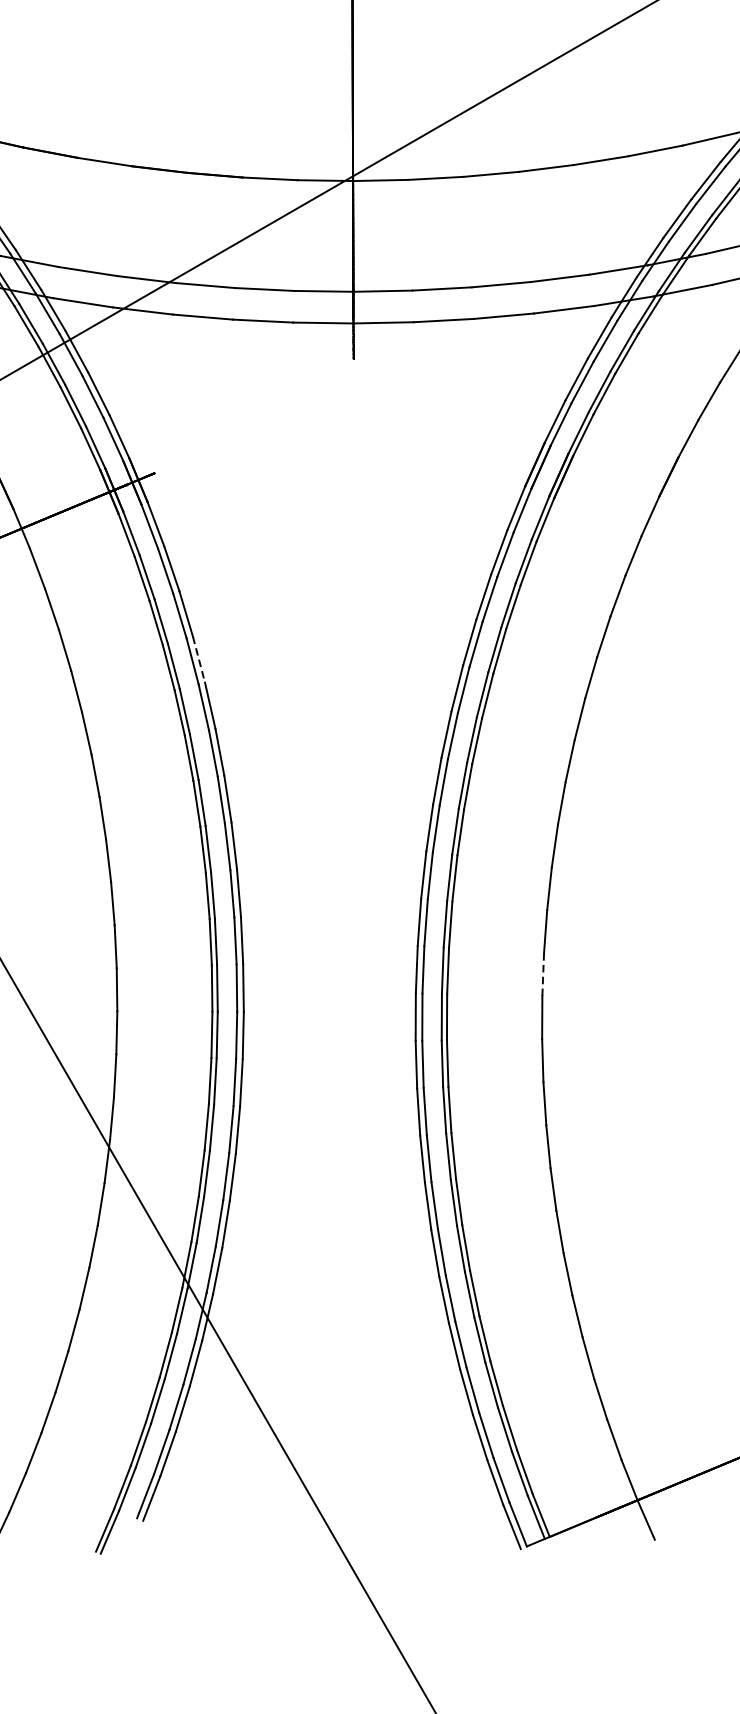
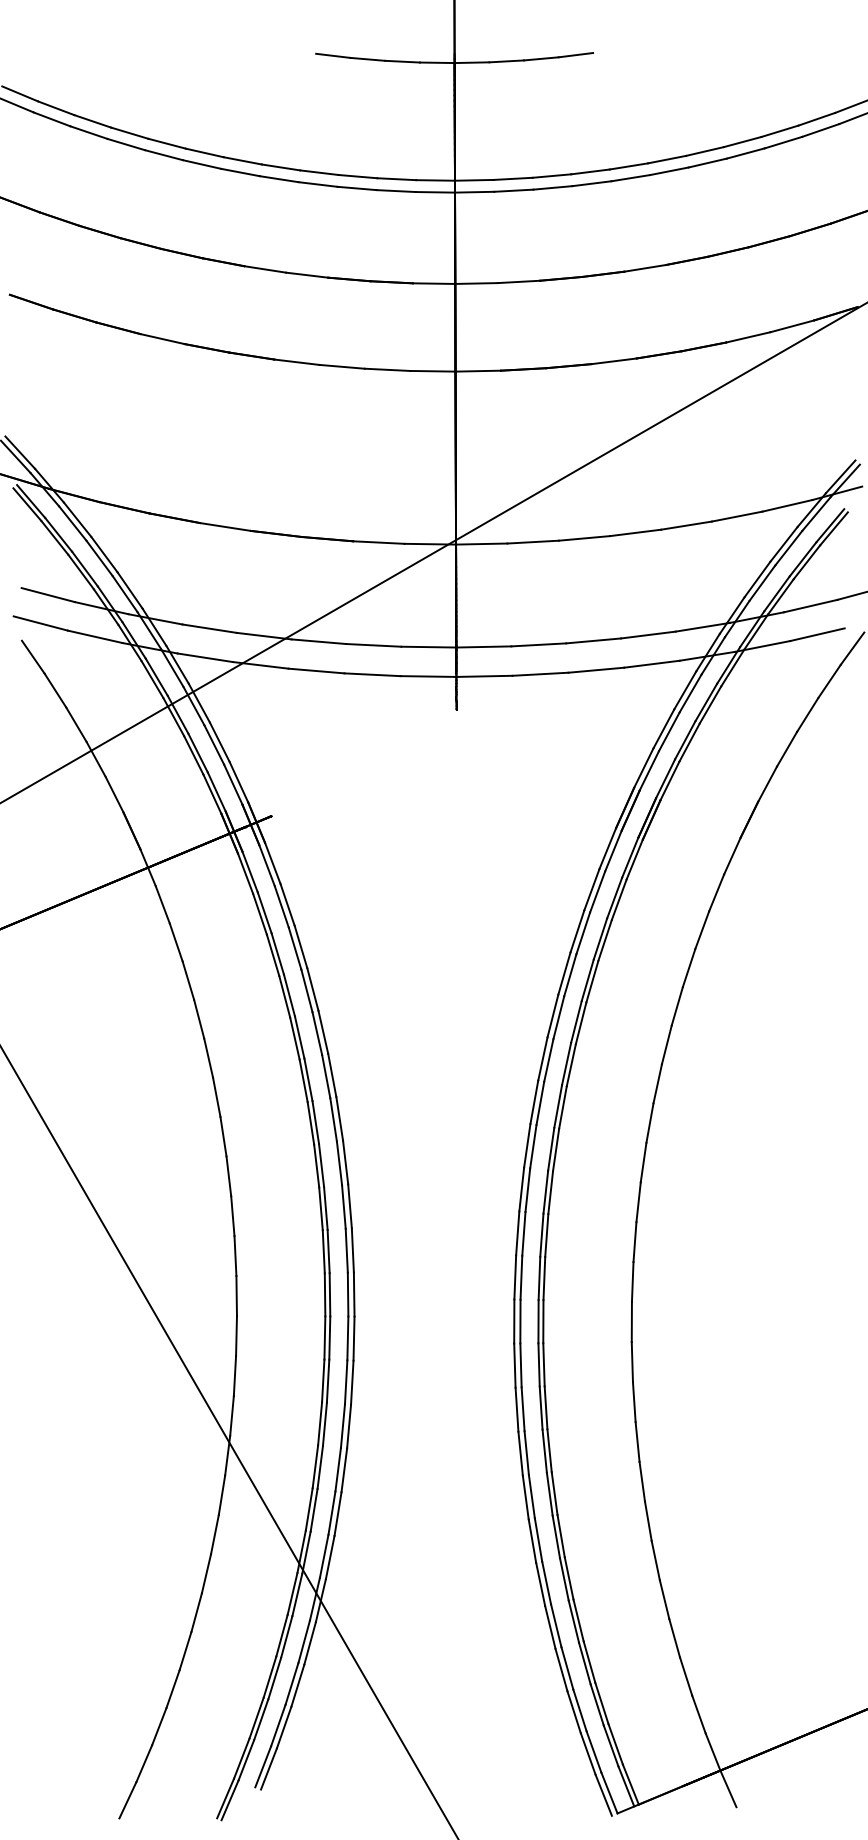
line: (199, 659) -> (313, 989), dashed -> solid
line: (542, 975) -> (632, 1282), dashed -> solid

